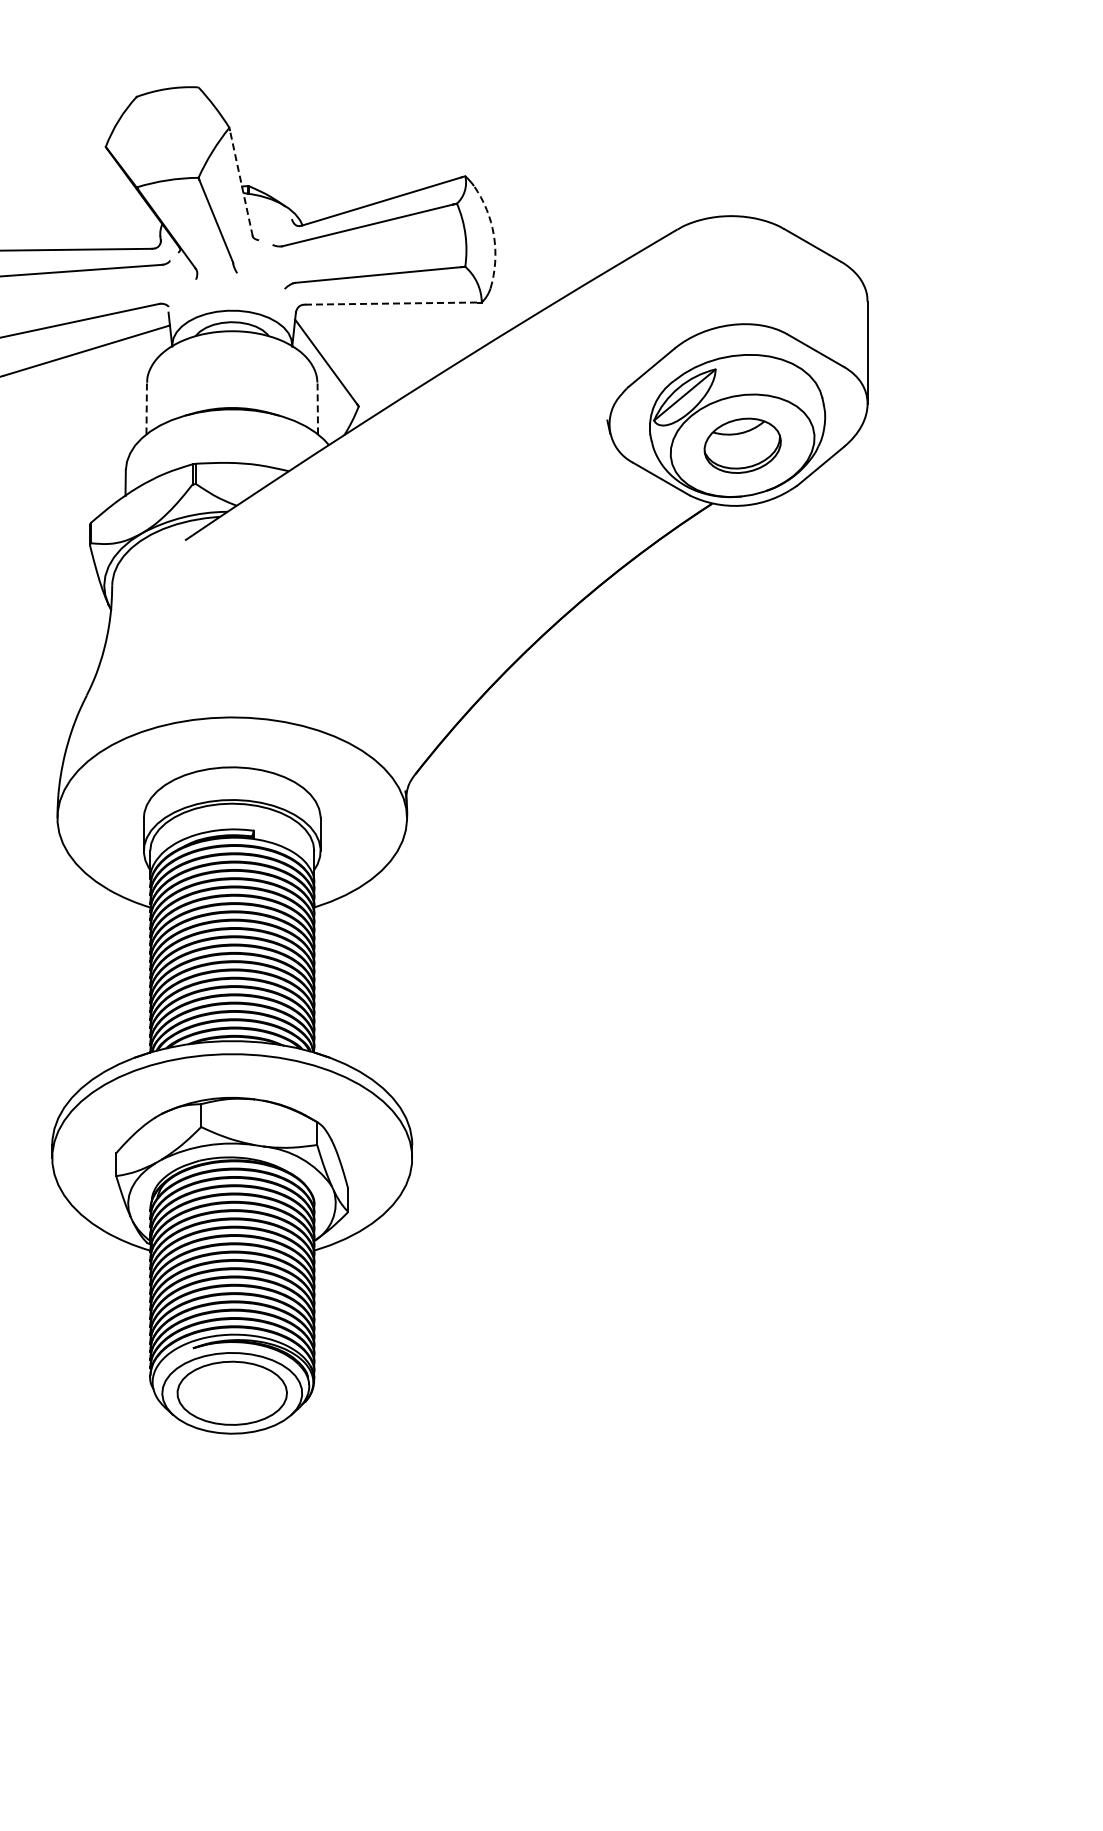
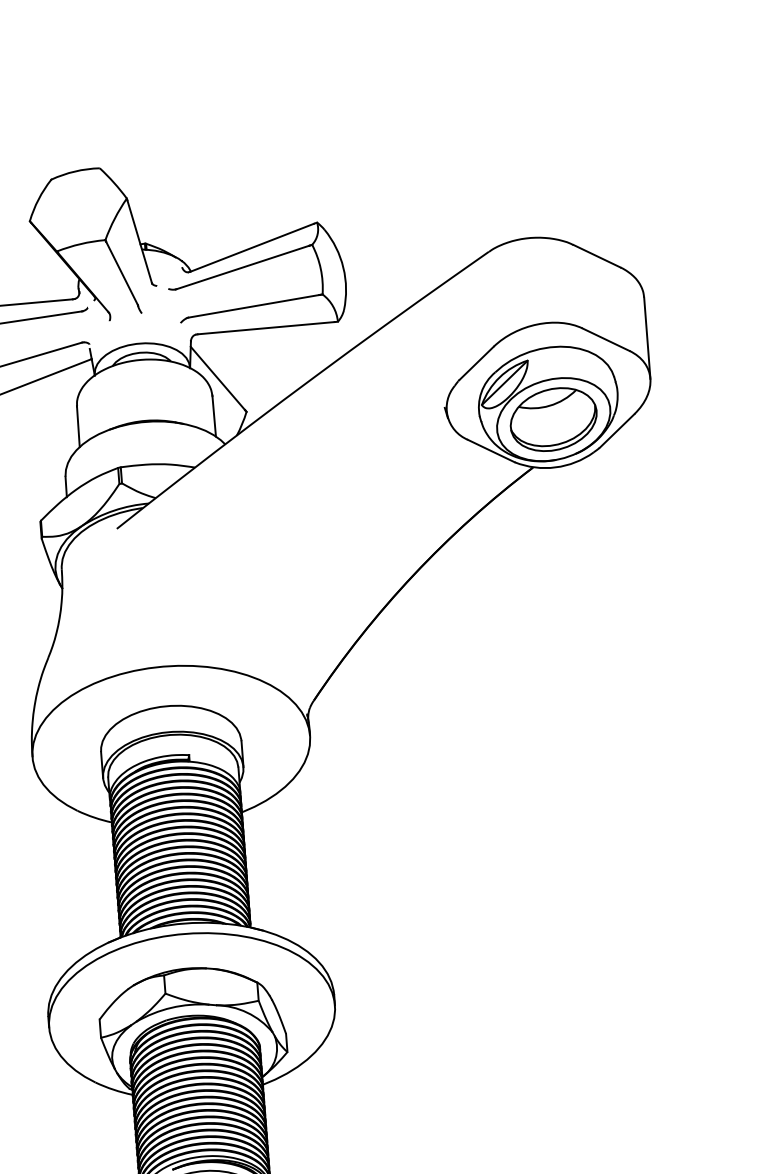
line: (241, 182) -> (139, 241), dashed -> solid
arc: (493, 235) -> (343, 267), dashed -> solid
line: (391, 303) -> (266, 328), dashed -> solid
line: (317, 408) -> (213, 416), dashed -> solid
line: (146, 409) -> (78, 427), dashed -> solid
part: (742, 445) -> (553, 419), size x1.43

